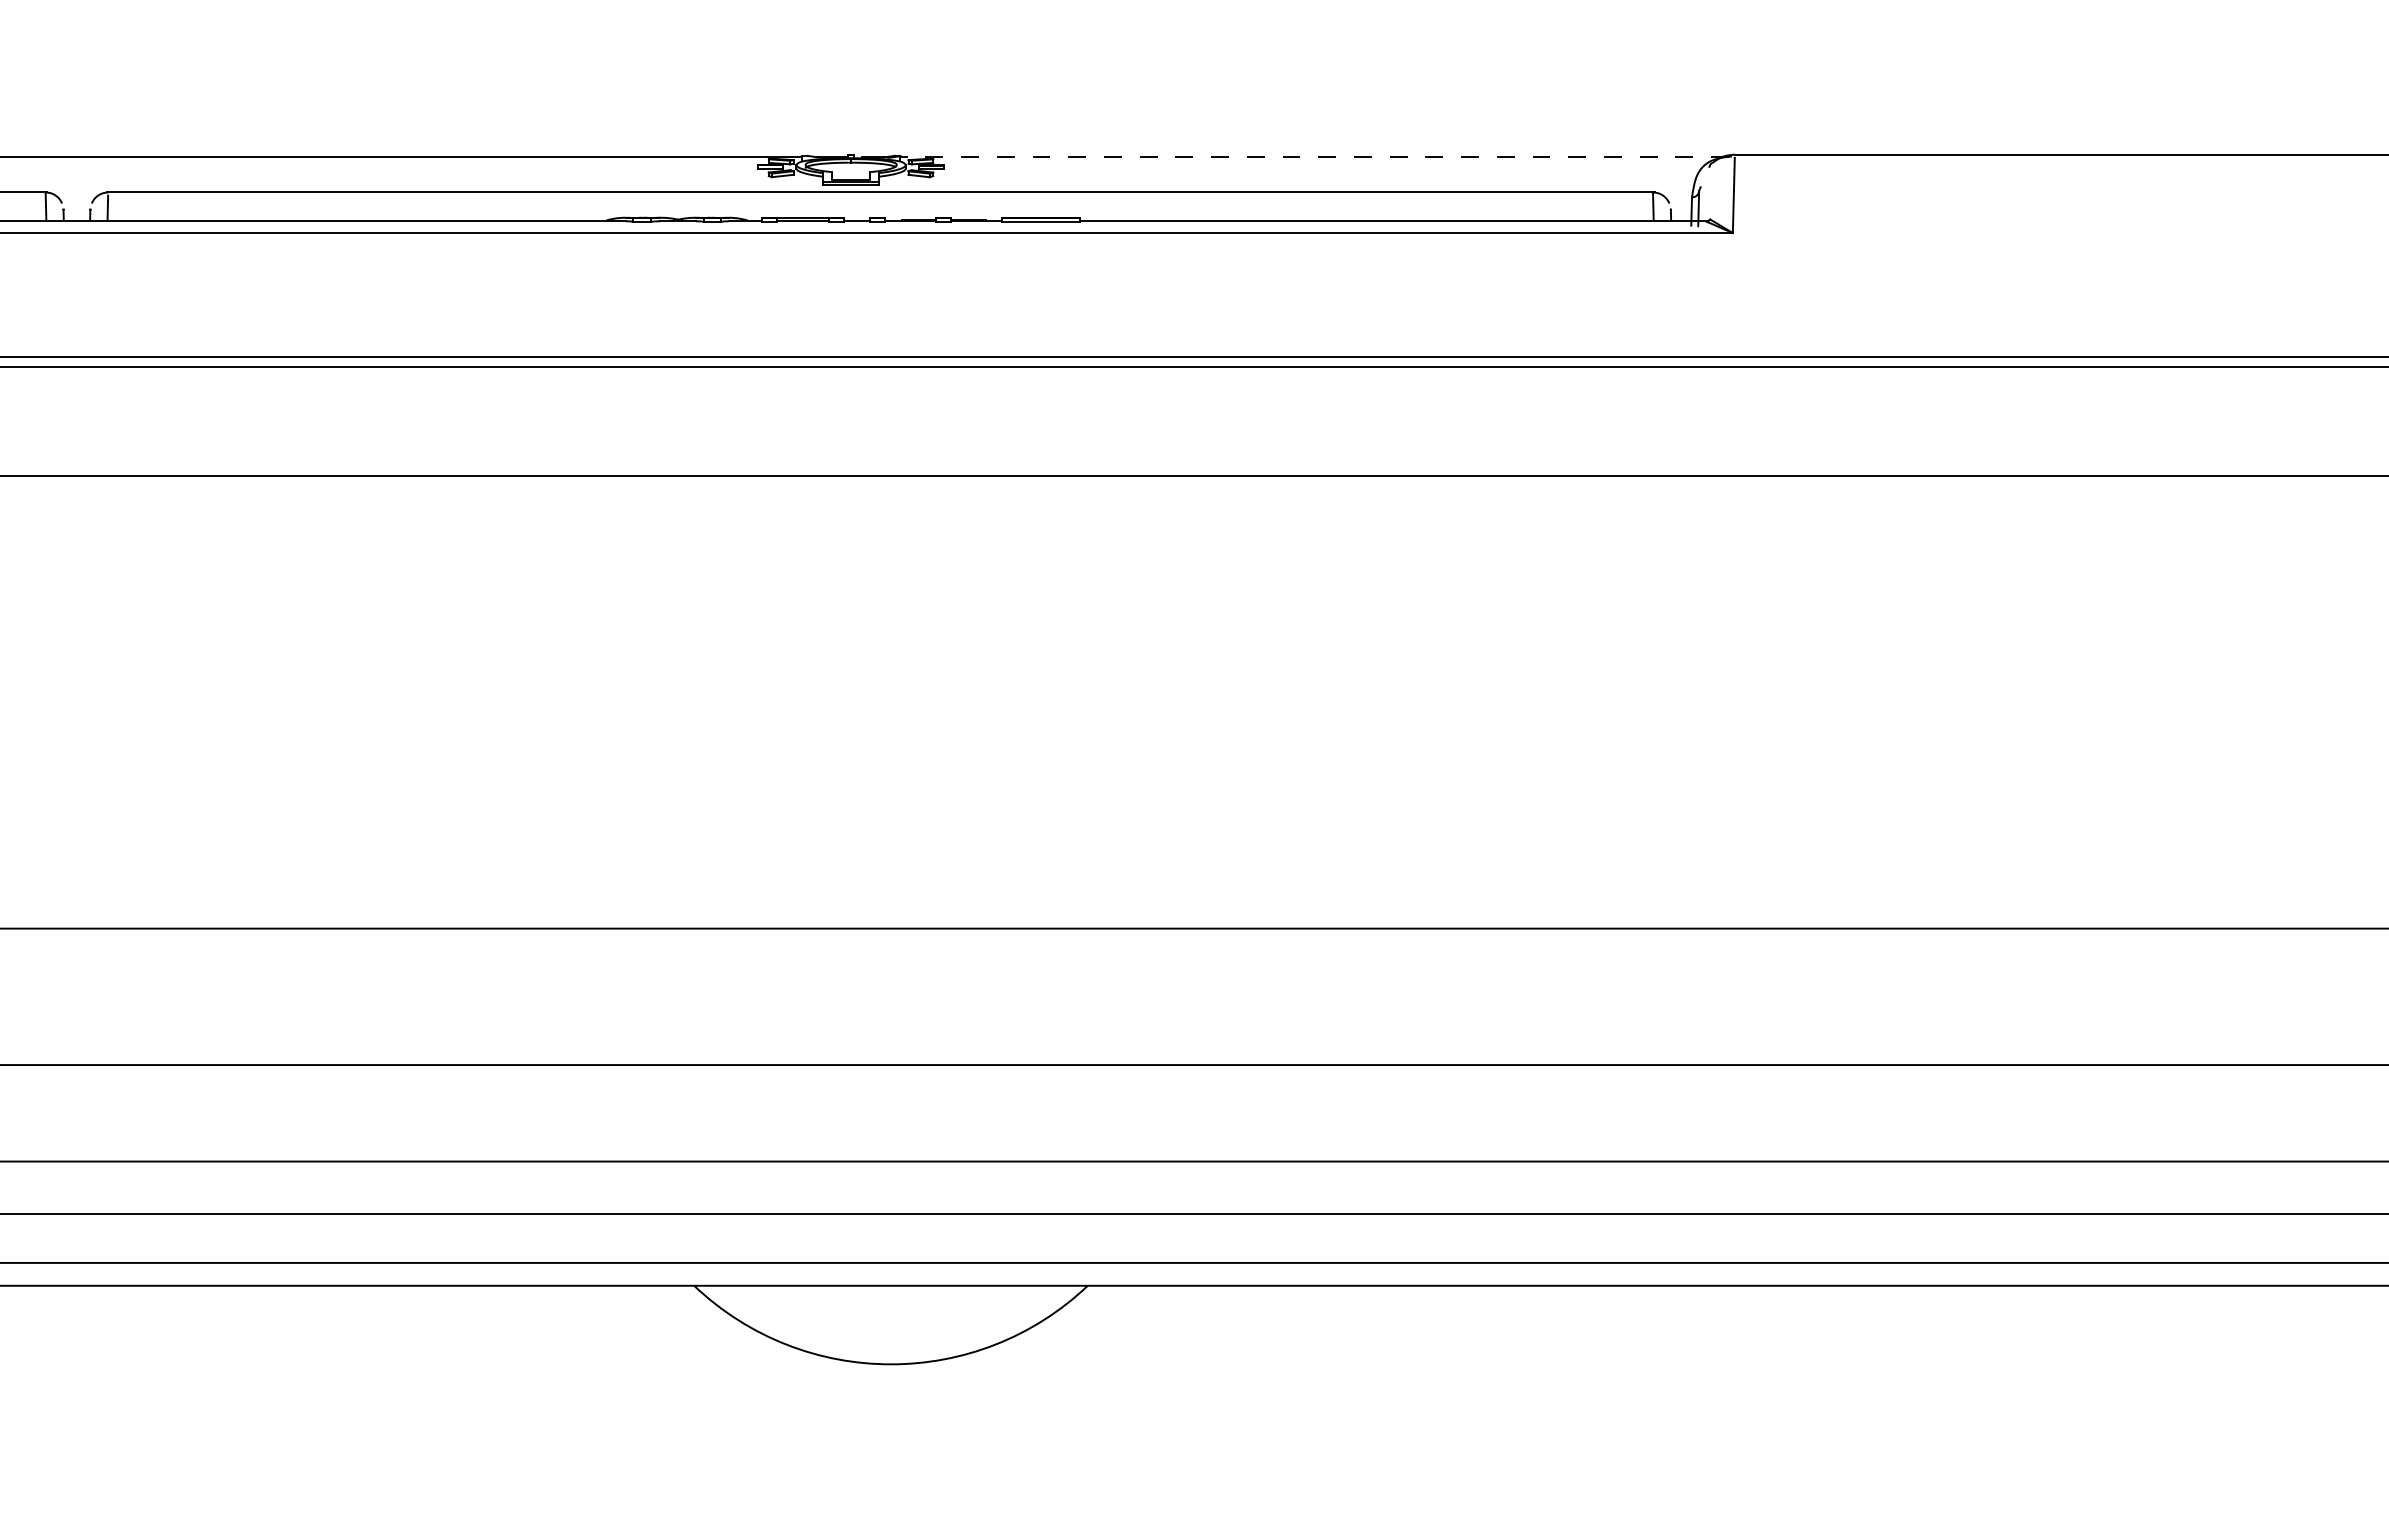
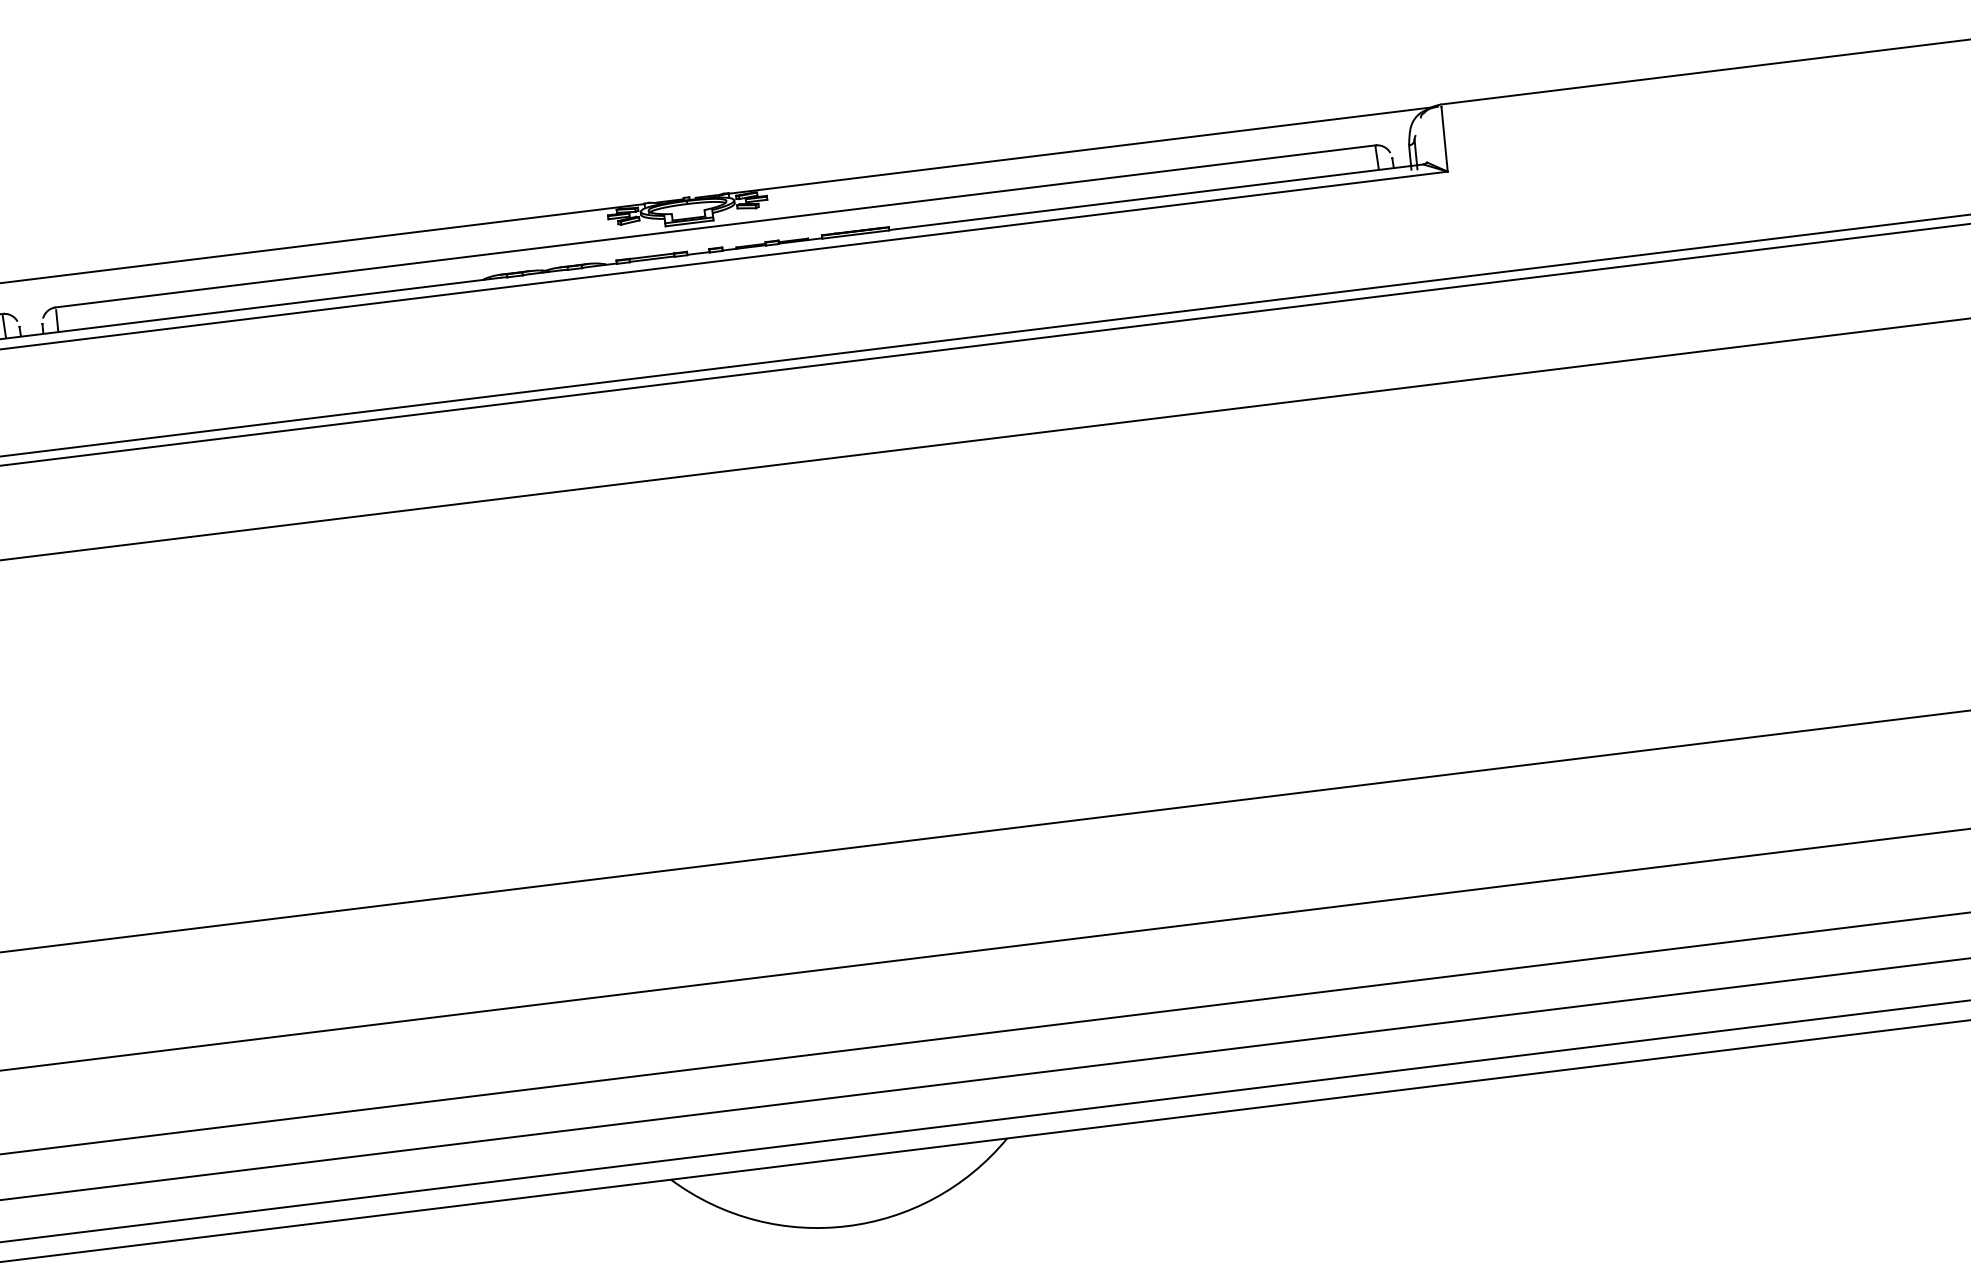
line: (1314, 156) -> (1082, 150), dashed -> solid

